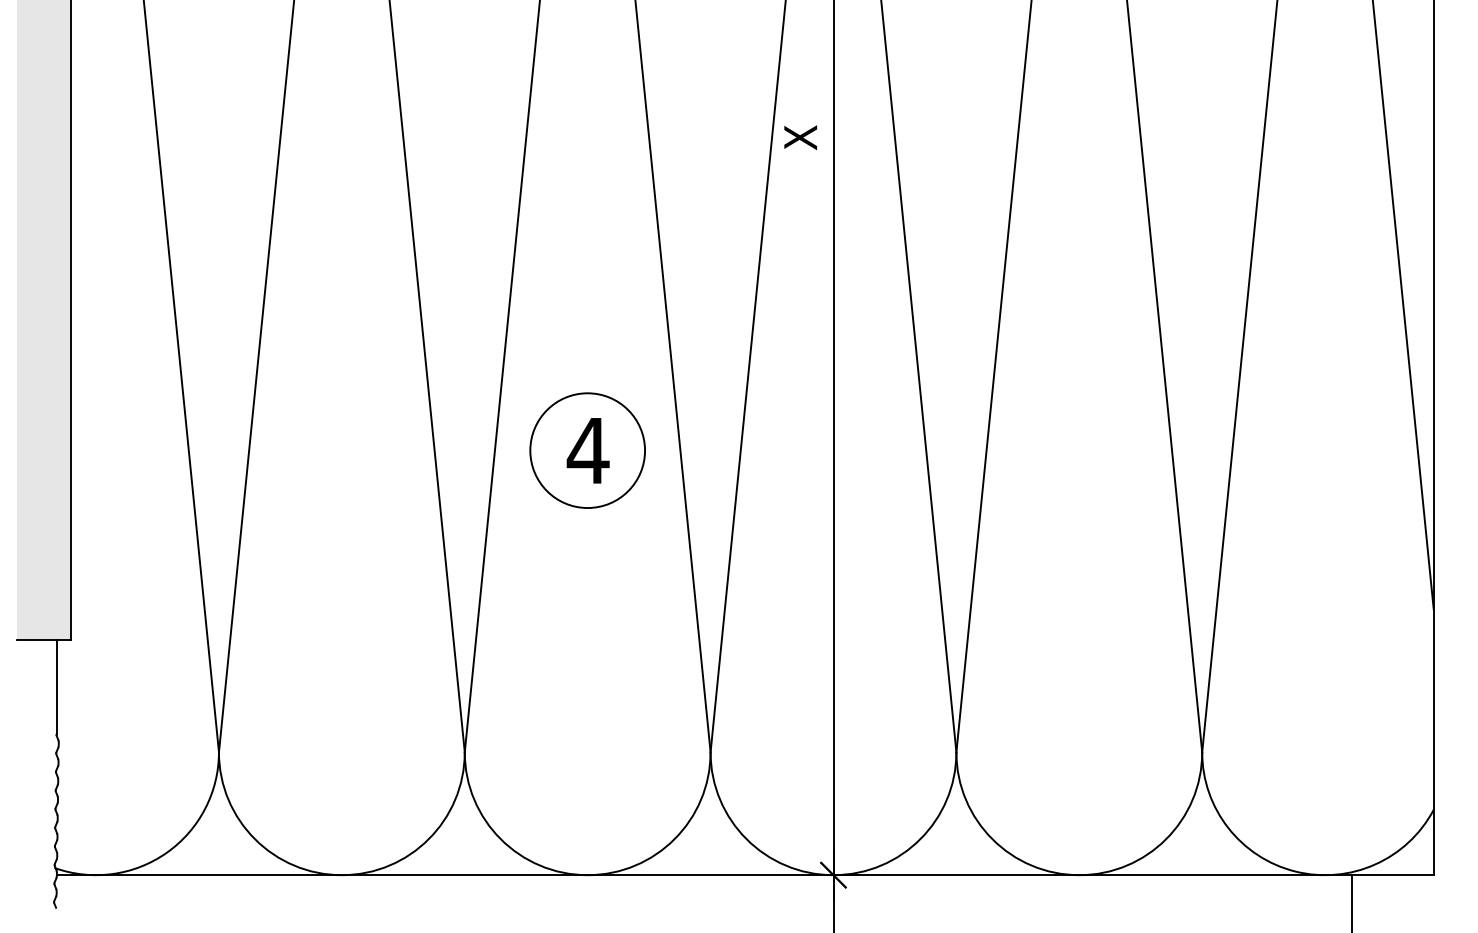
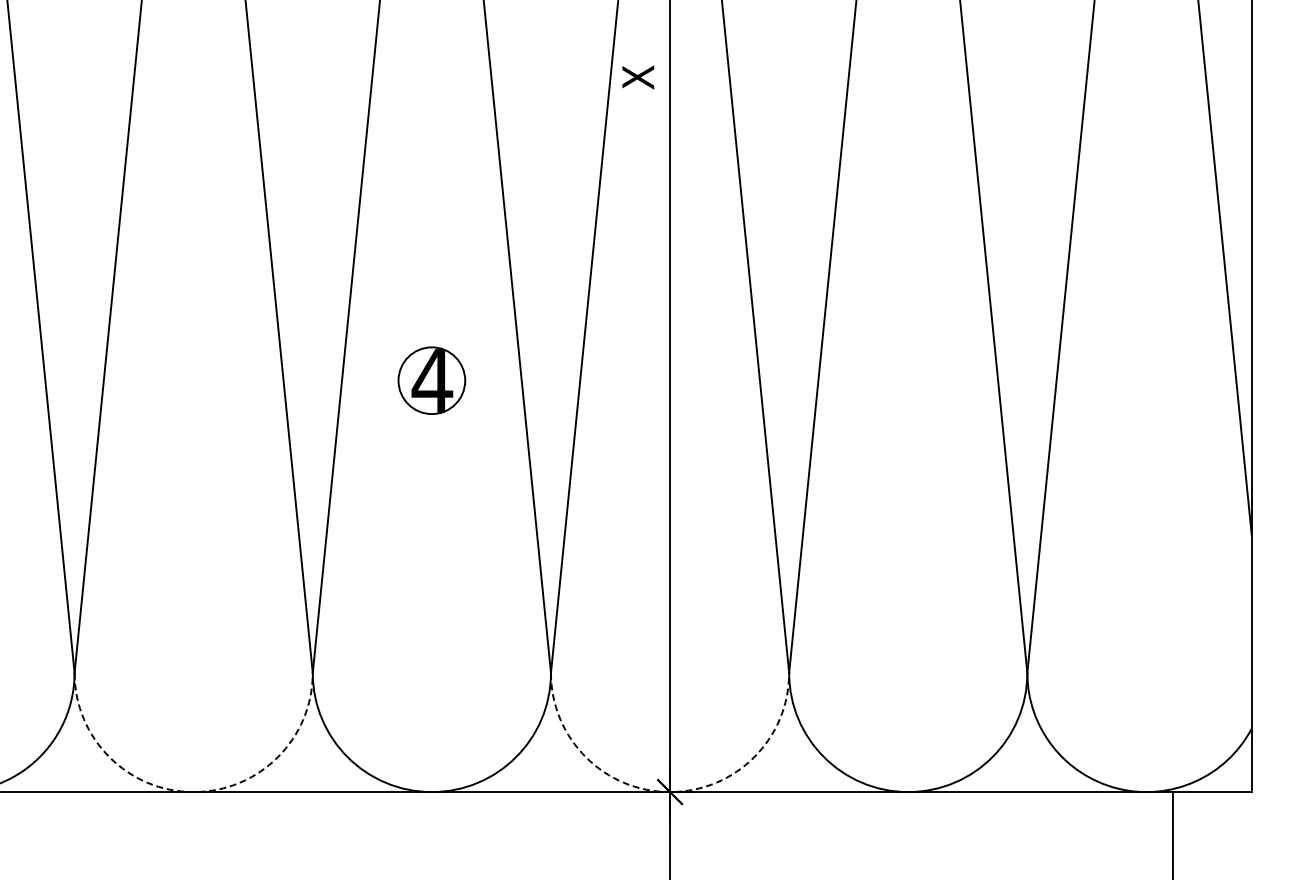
circle: (587, 450) -> (431, 380), size x0.6
arc: (341, 875) -> (193, 792), solid -> dashed
arc: (833, 875) -> (670, 792), solid -> dashed

